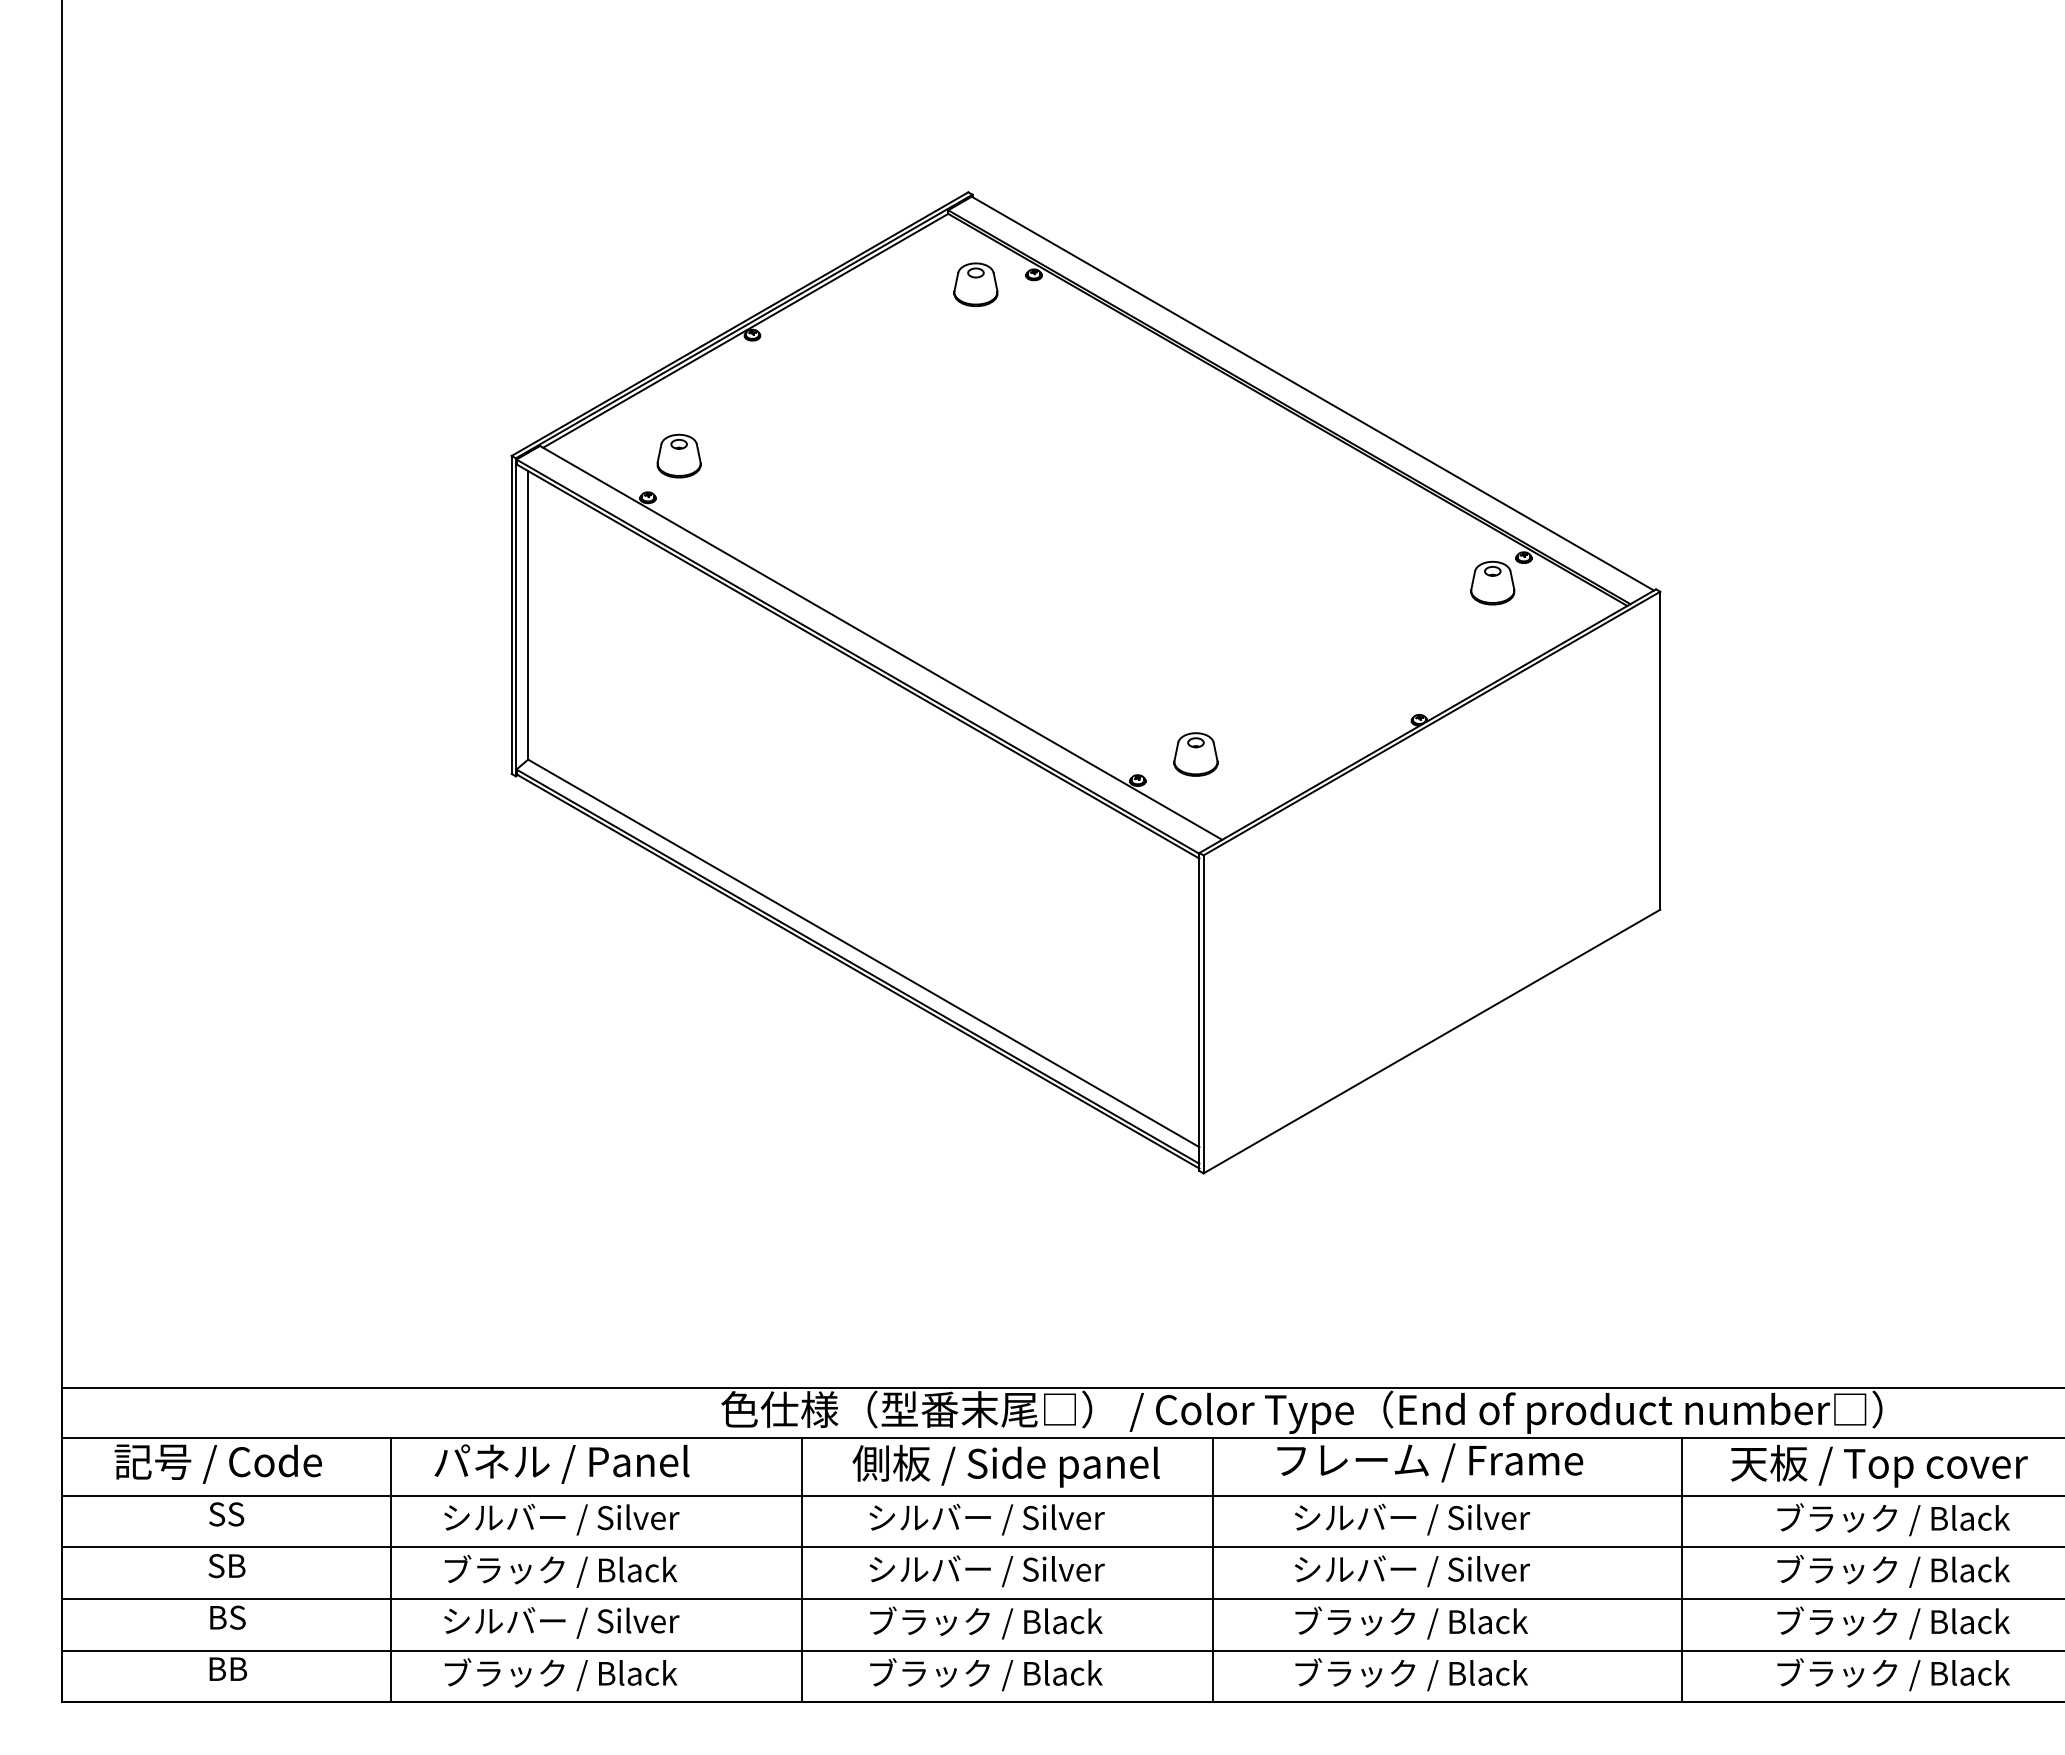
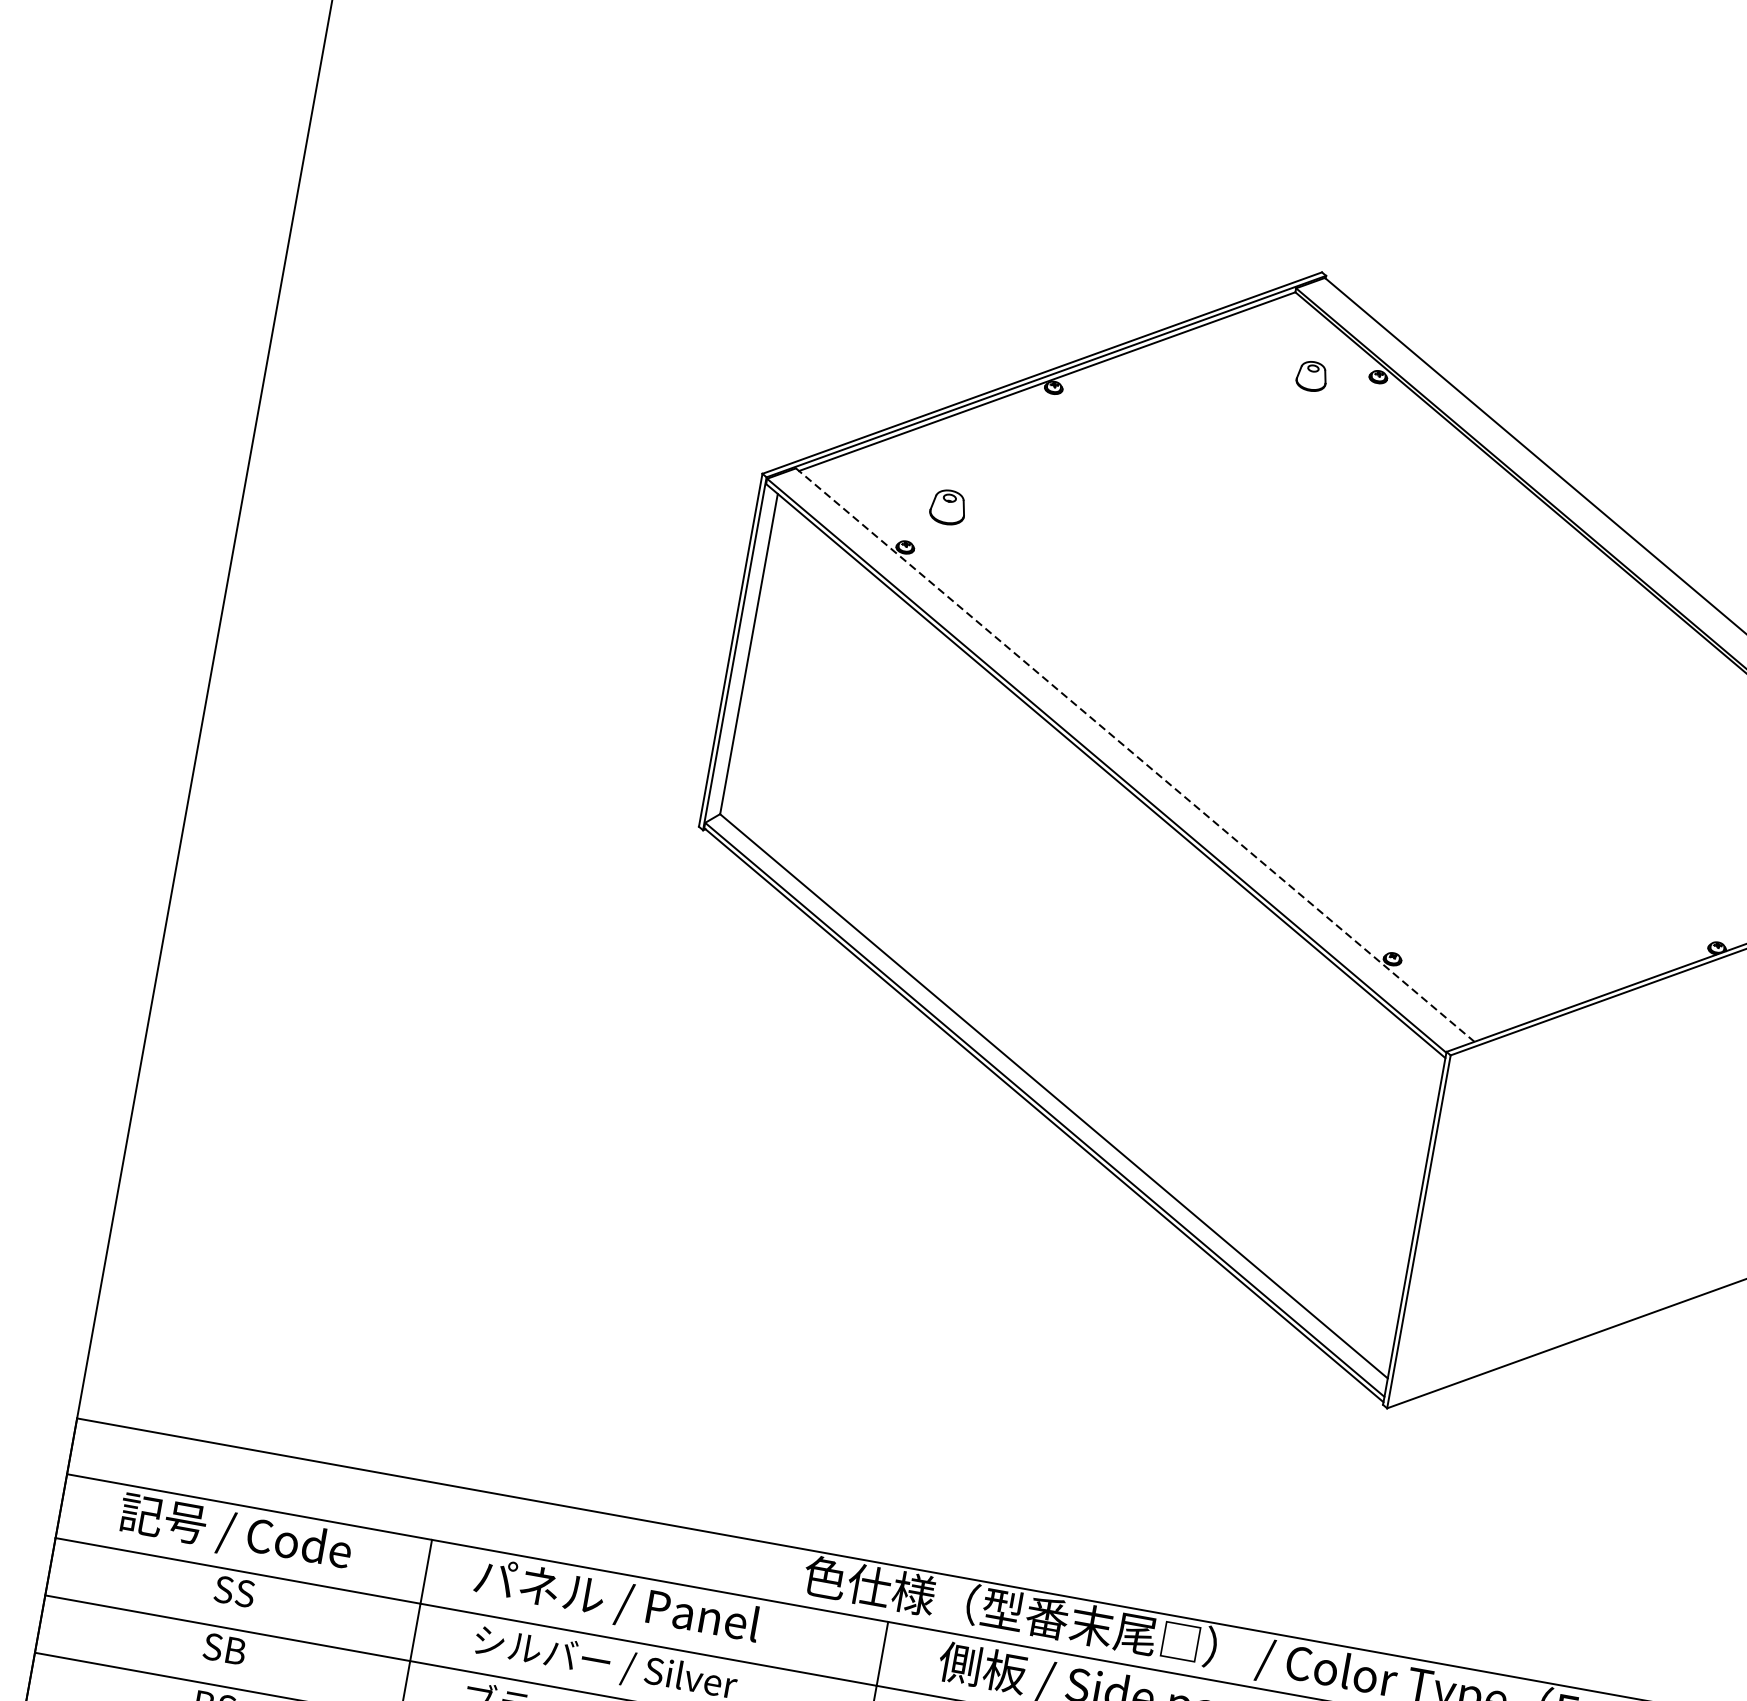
part: (975, 284) -> (1311, 376), size x0.6
part: (678, 455) -> (947, 506), size x0.7
line: (881, 642) -> (1135, 754), solid -> dashed
part: (1195, 754) -> (1461, 941), removed

